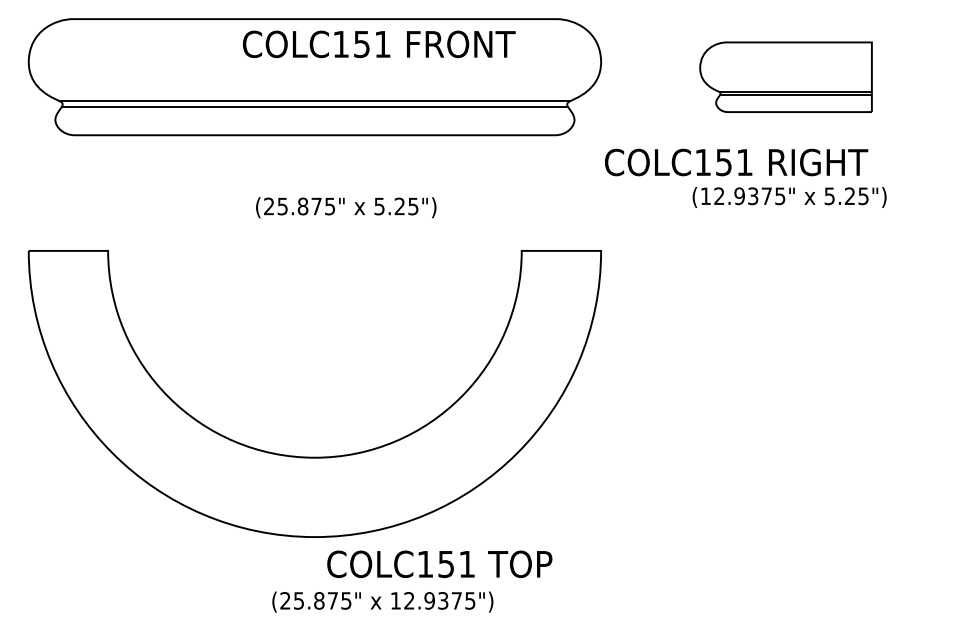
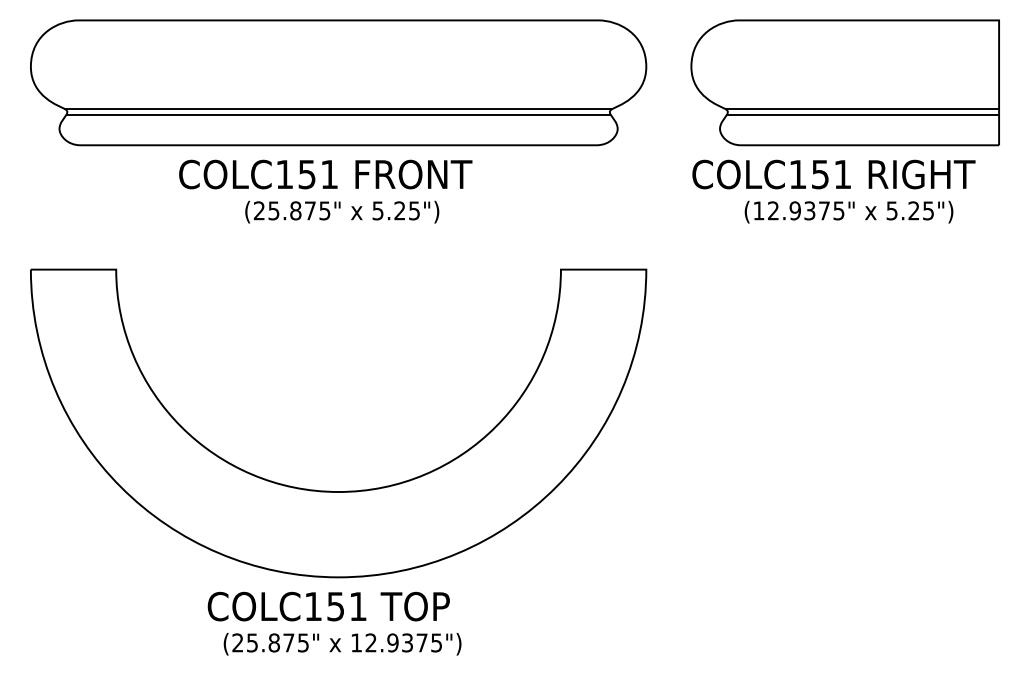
text: (379, 44) -> (325, 174), moved
part: (785, 76) -> (844, 82), size x1.67
text: (736, 162) -> (833, 174), moved
text: (346, 207) -> (342, 211), moved
text: (439, 564) -> (328, 606), moved
text: (382, 602) -> (342, 644), moved

